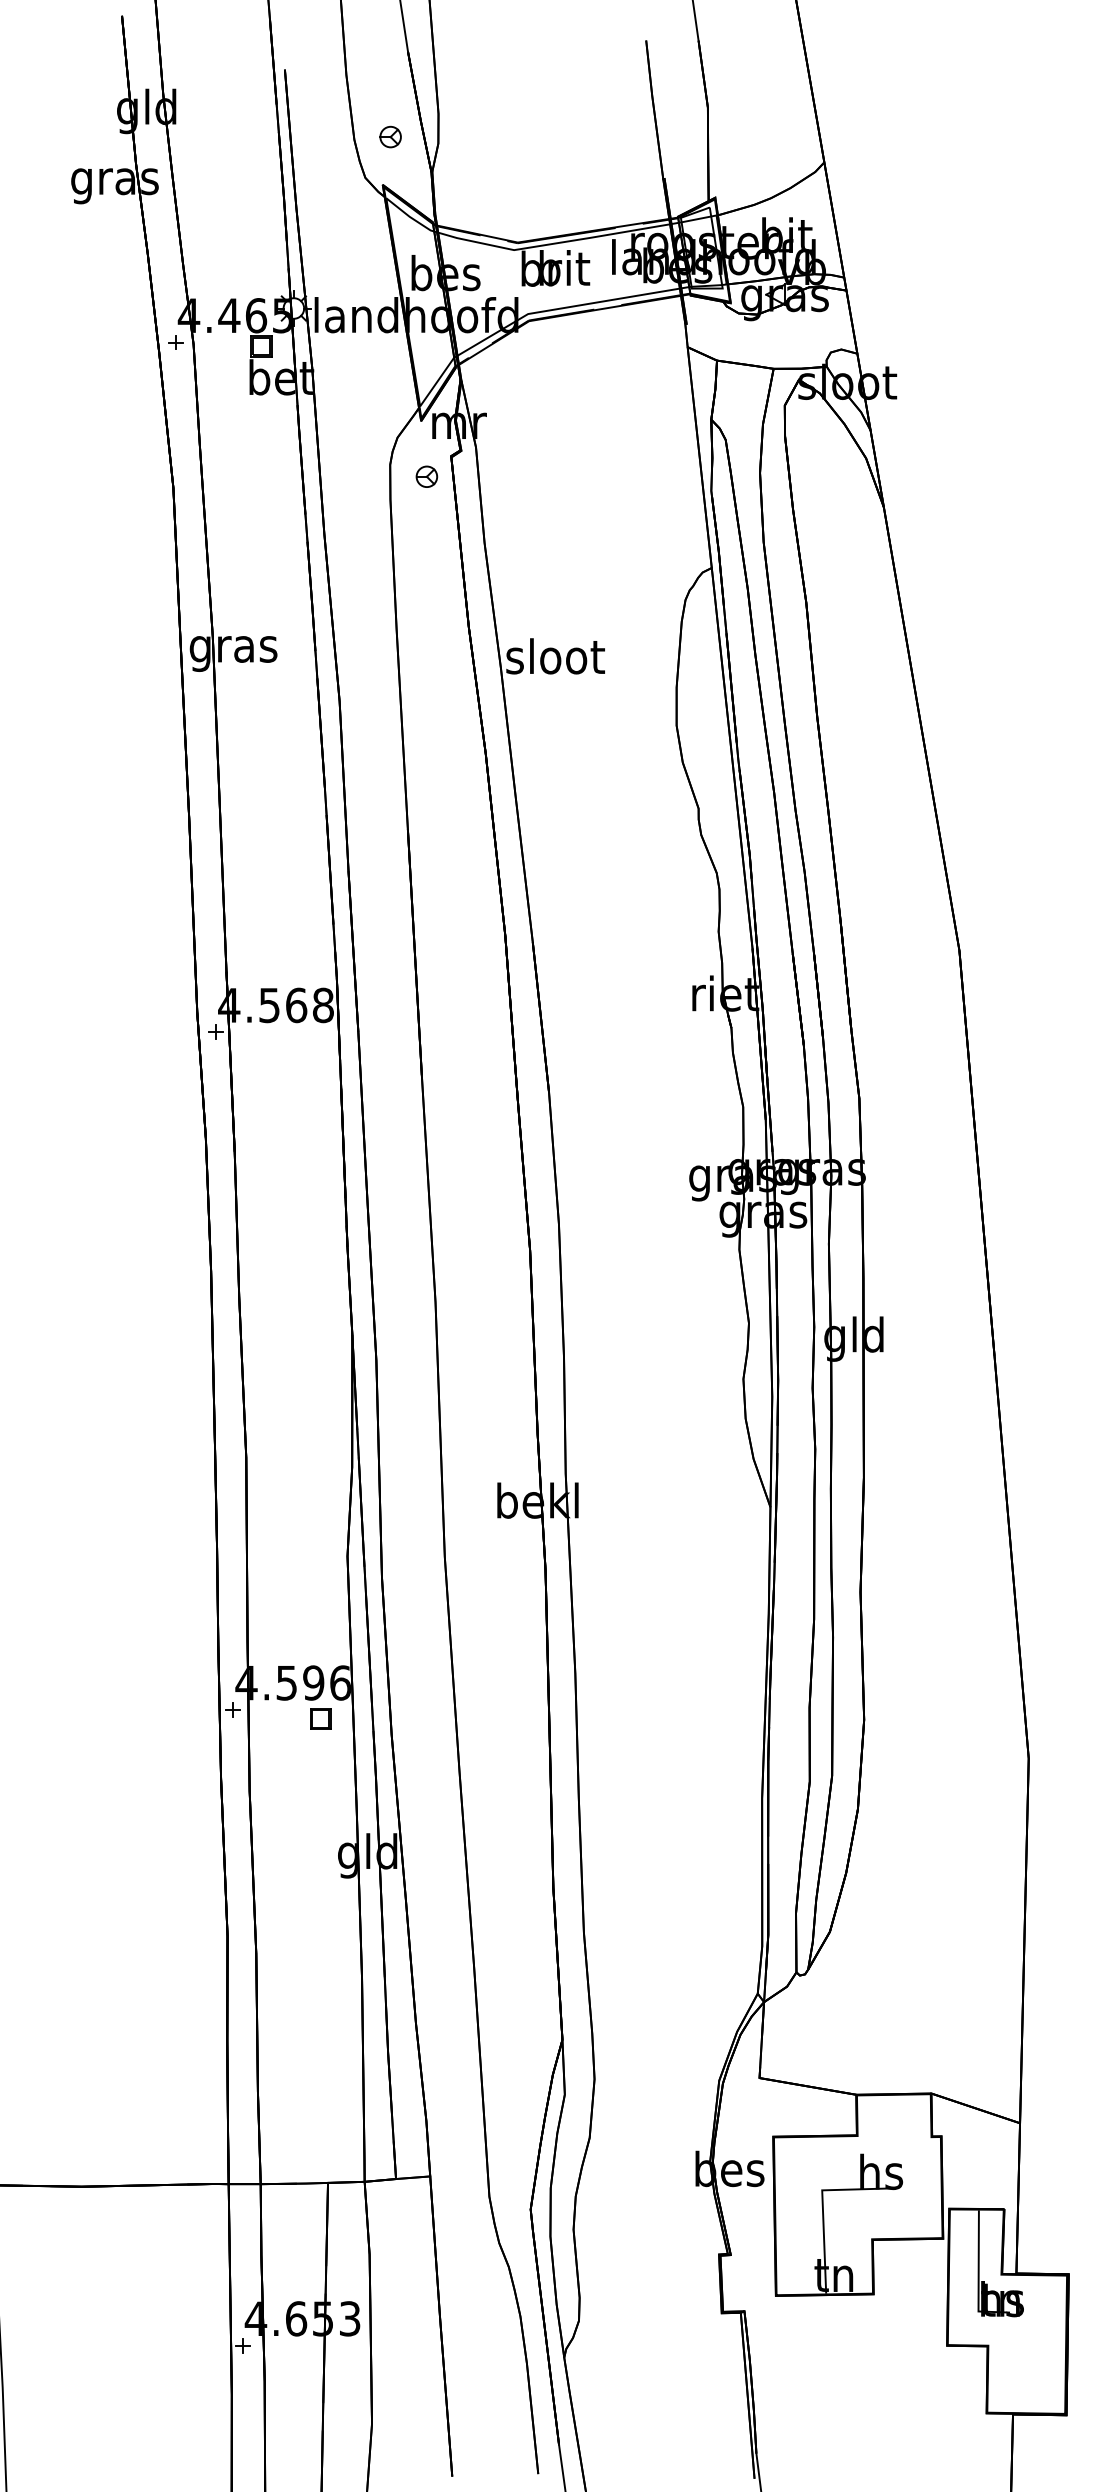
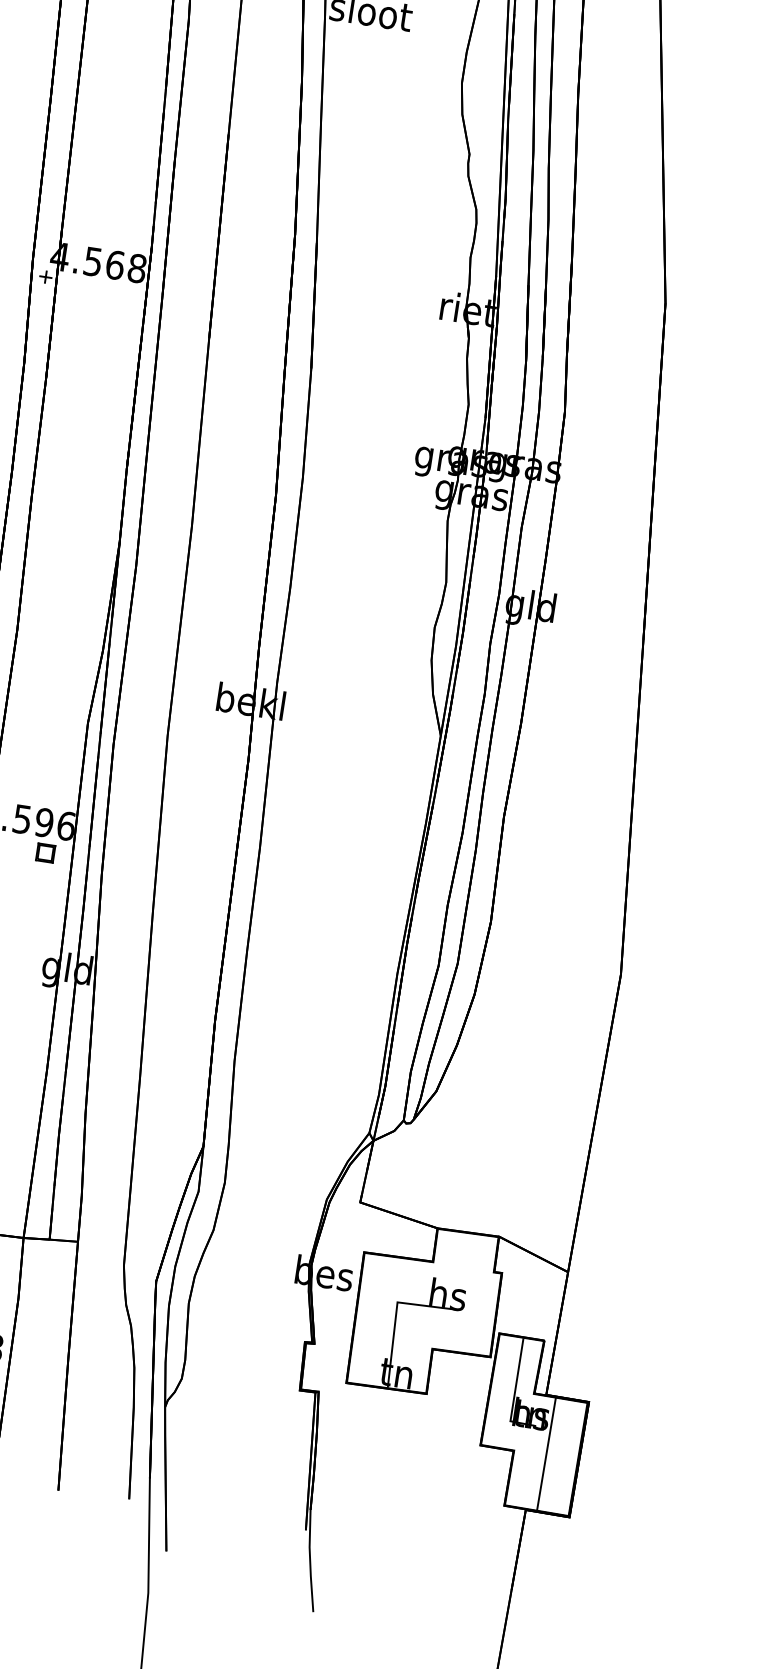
line: (1027, 2343) -> (546, 1453), added

